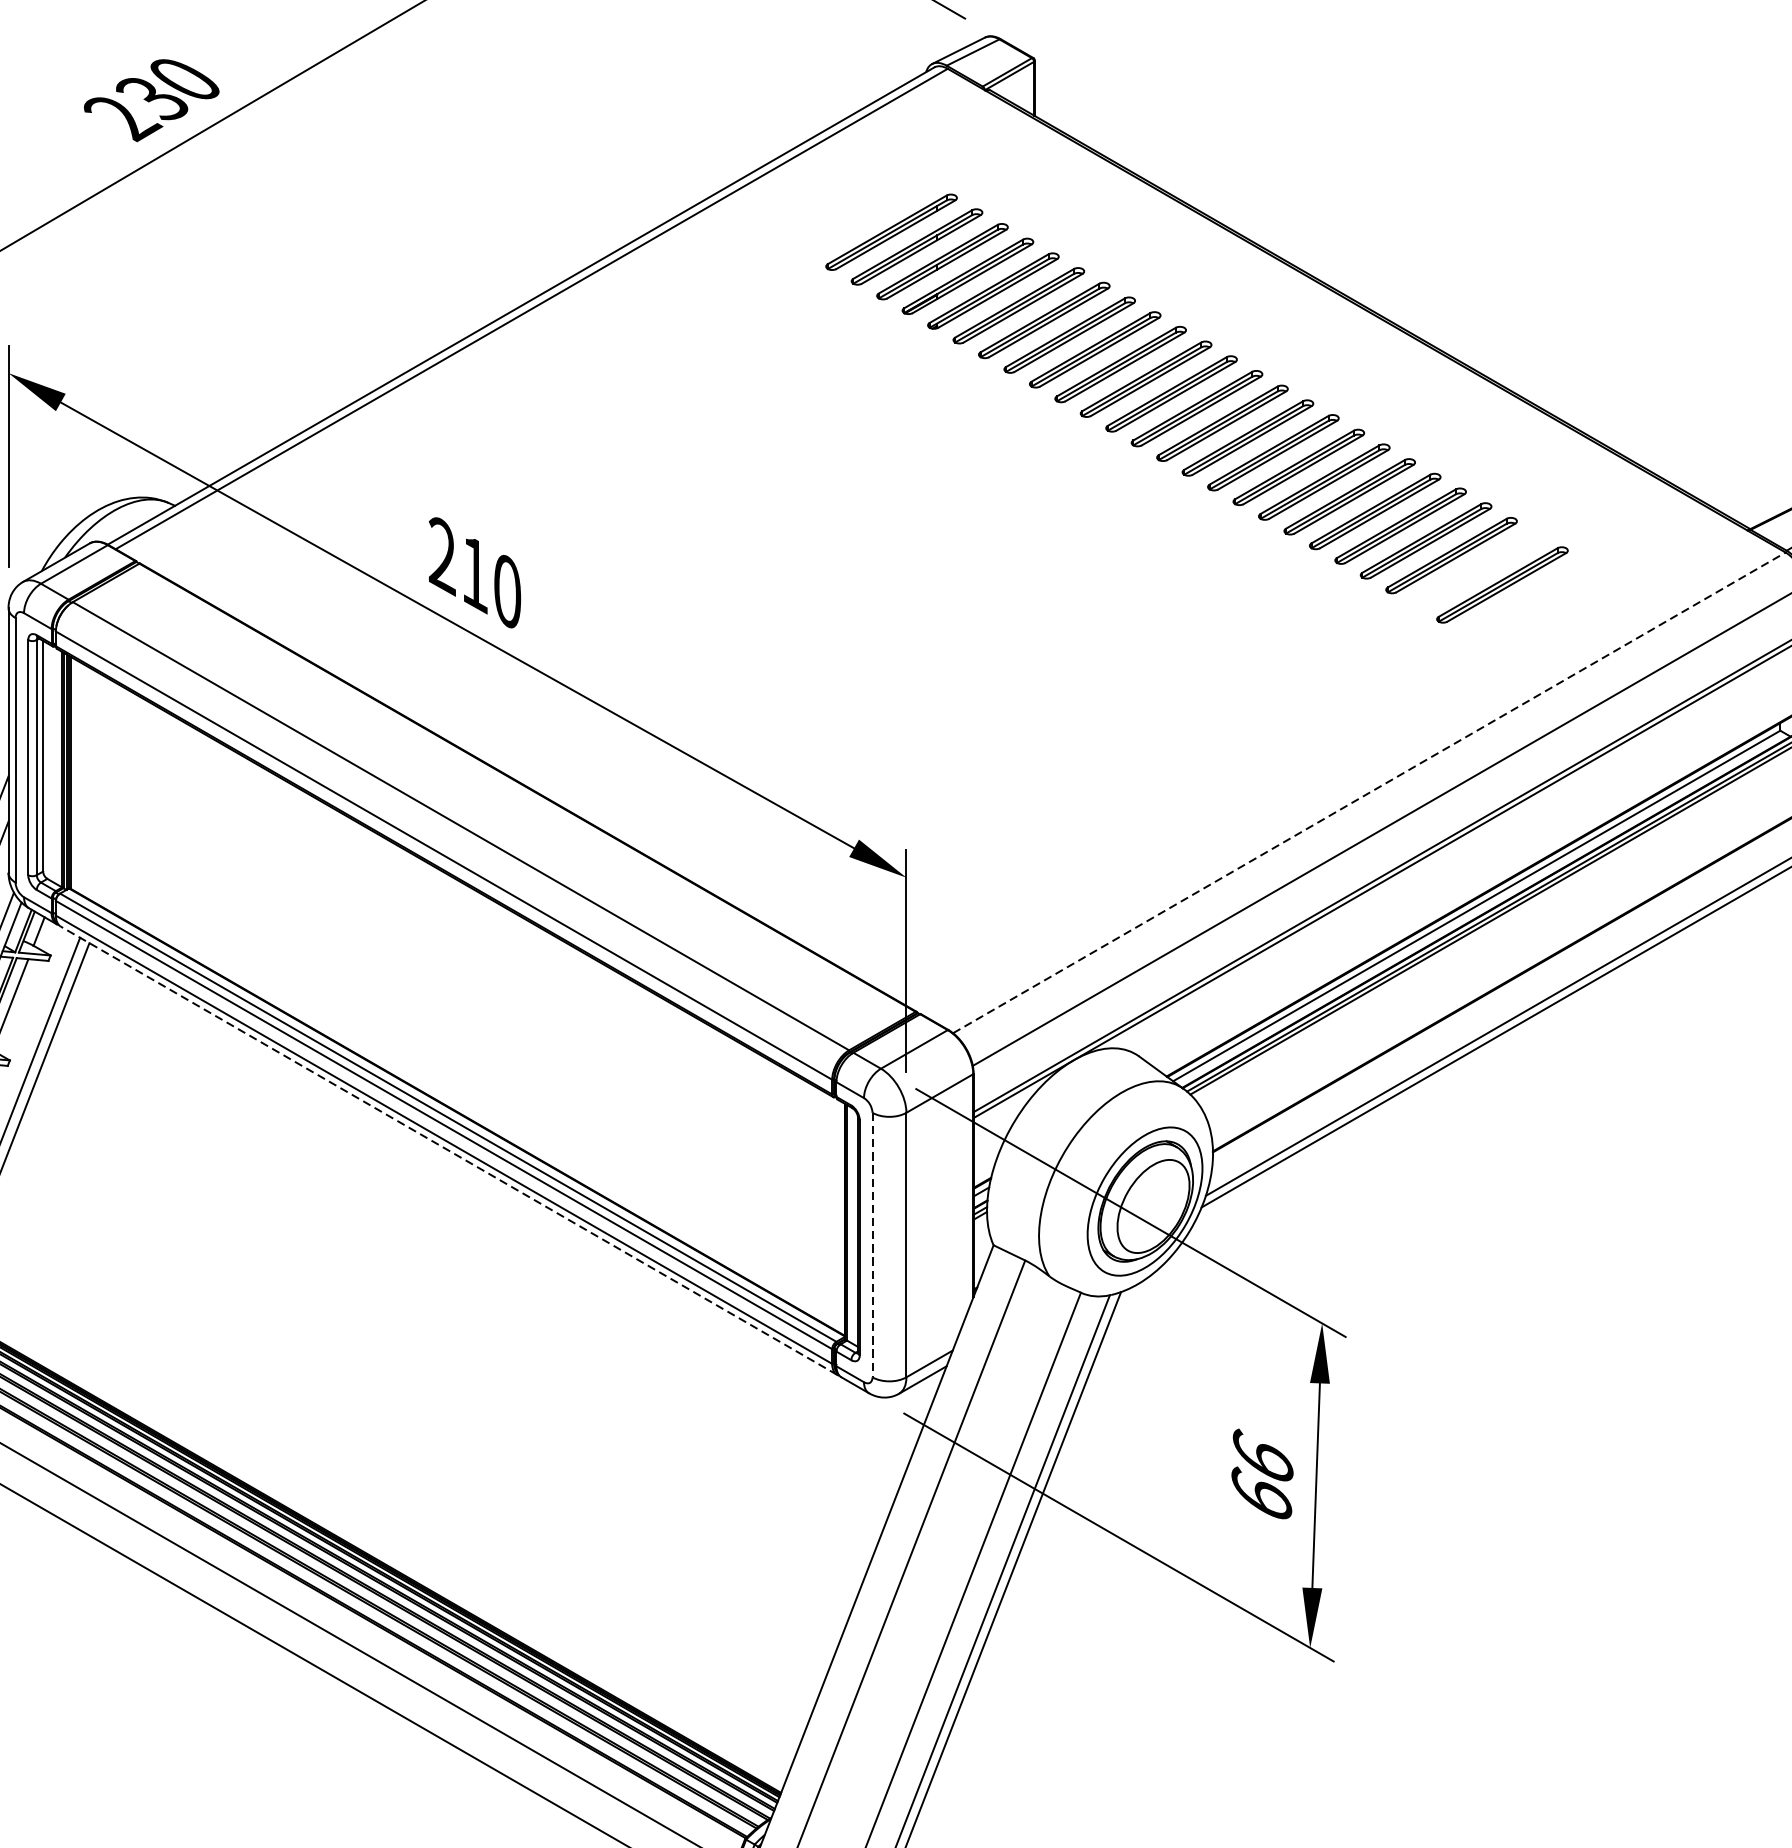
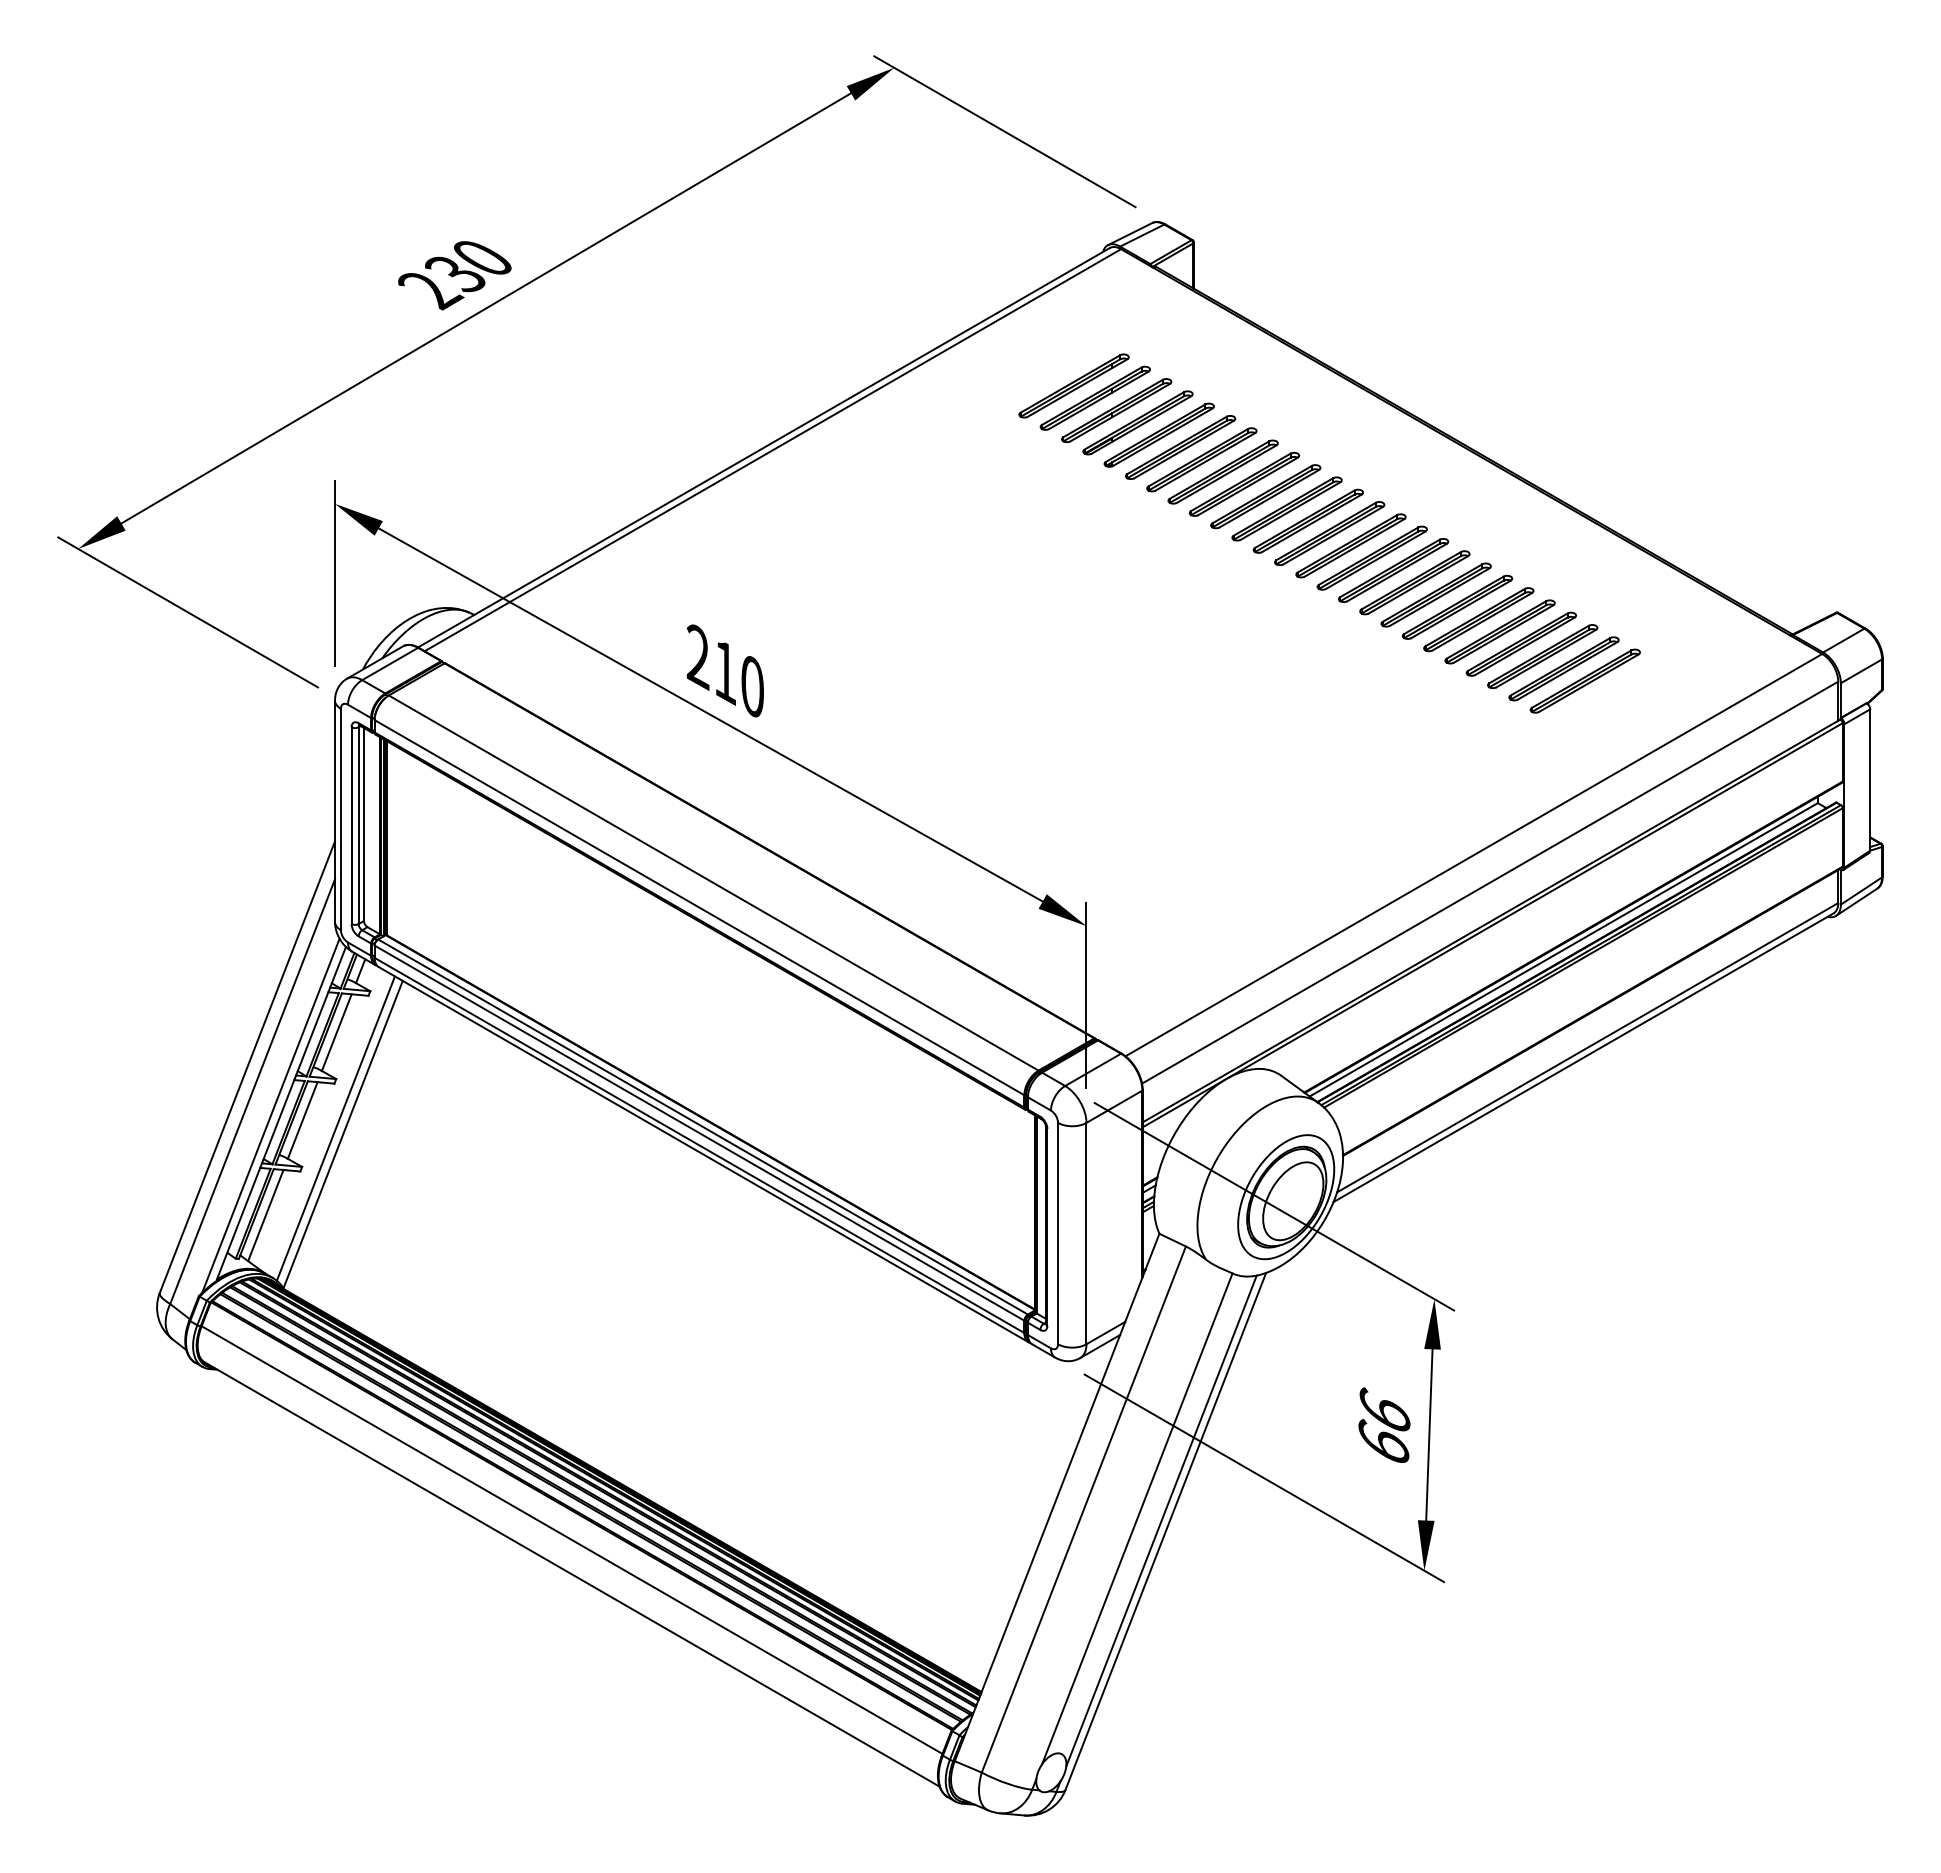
part: (1476, 569) -> (1563, 668), added
line: (1370, 792) -> (1474, 854), dashed -> solid
line: (448, 1150) -> (703, 1154), dashed -> solid
line: (872, 1244) -> (1058, 1233), dashed -> solid

